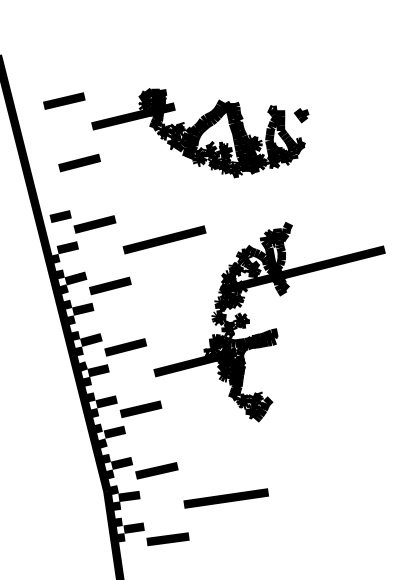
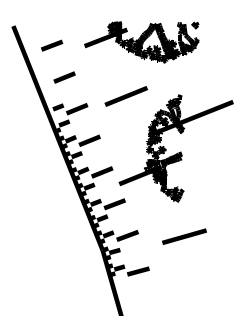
part: (197, 133) -> (141, 42), moved
line: (163, 239) -> (125, 96), moved
line: (226, 498) -> (184, 236), moved

